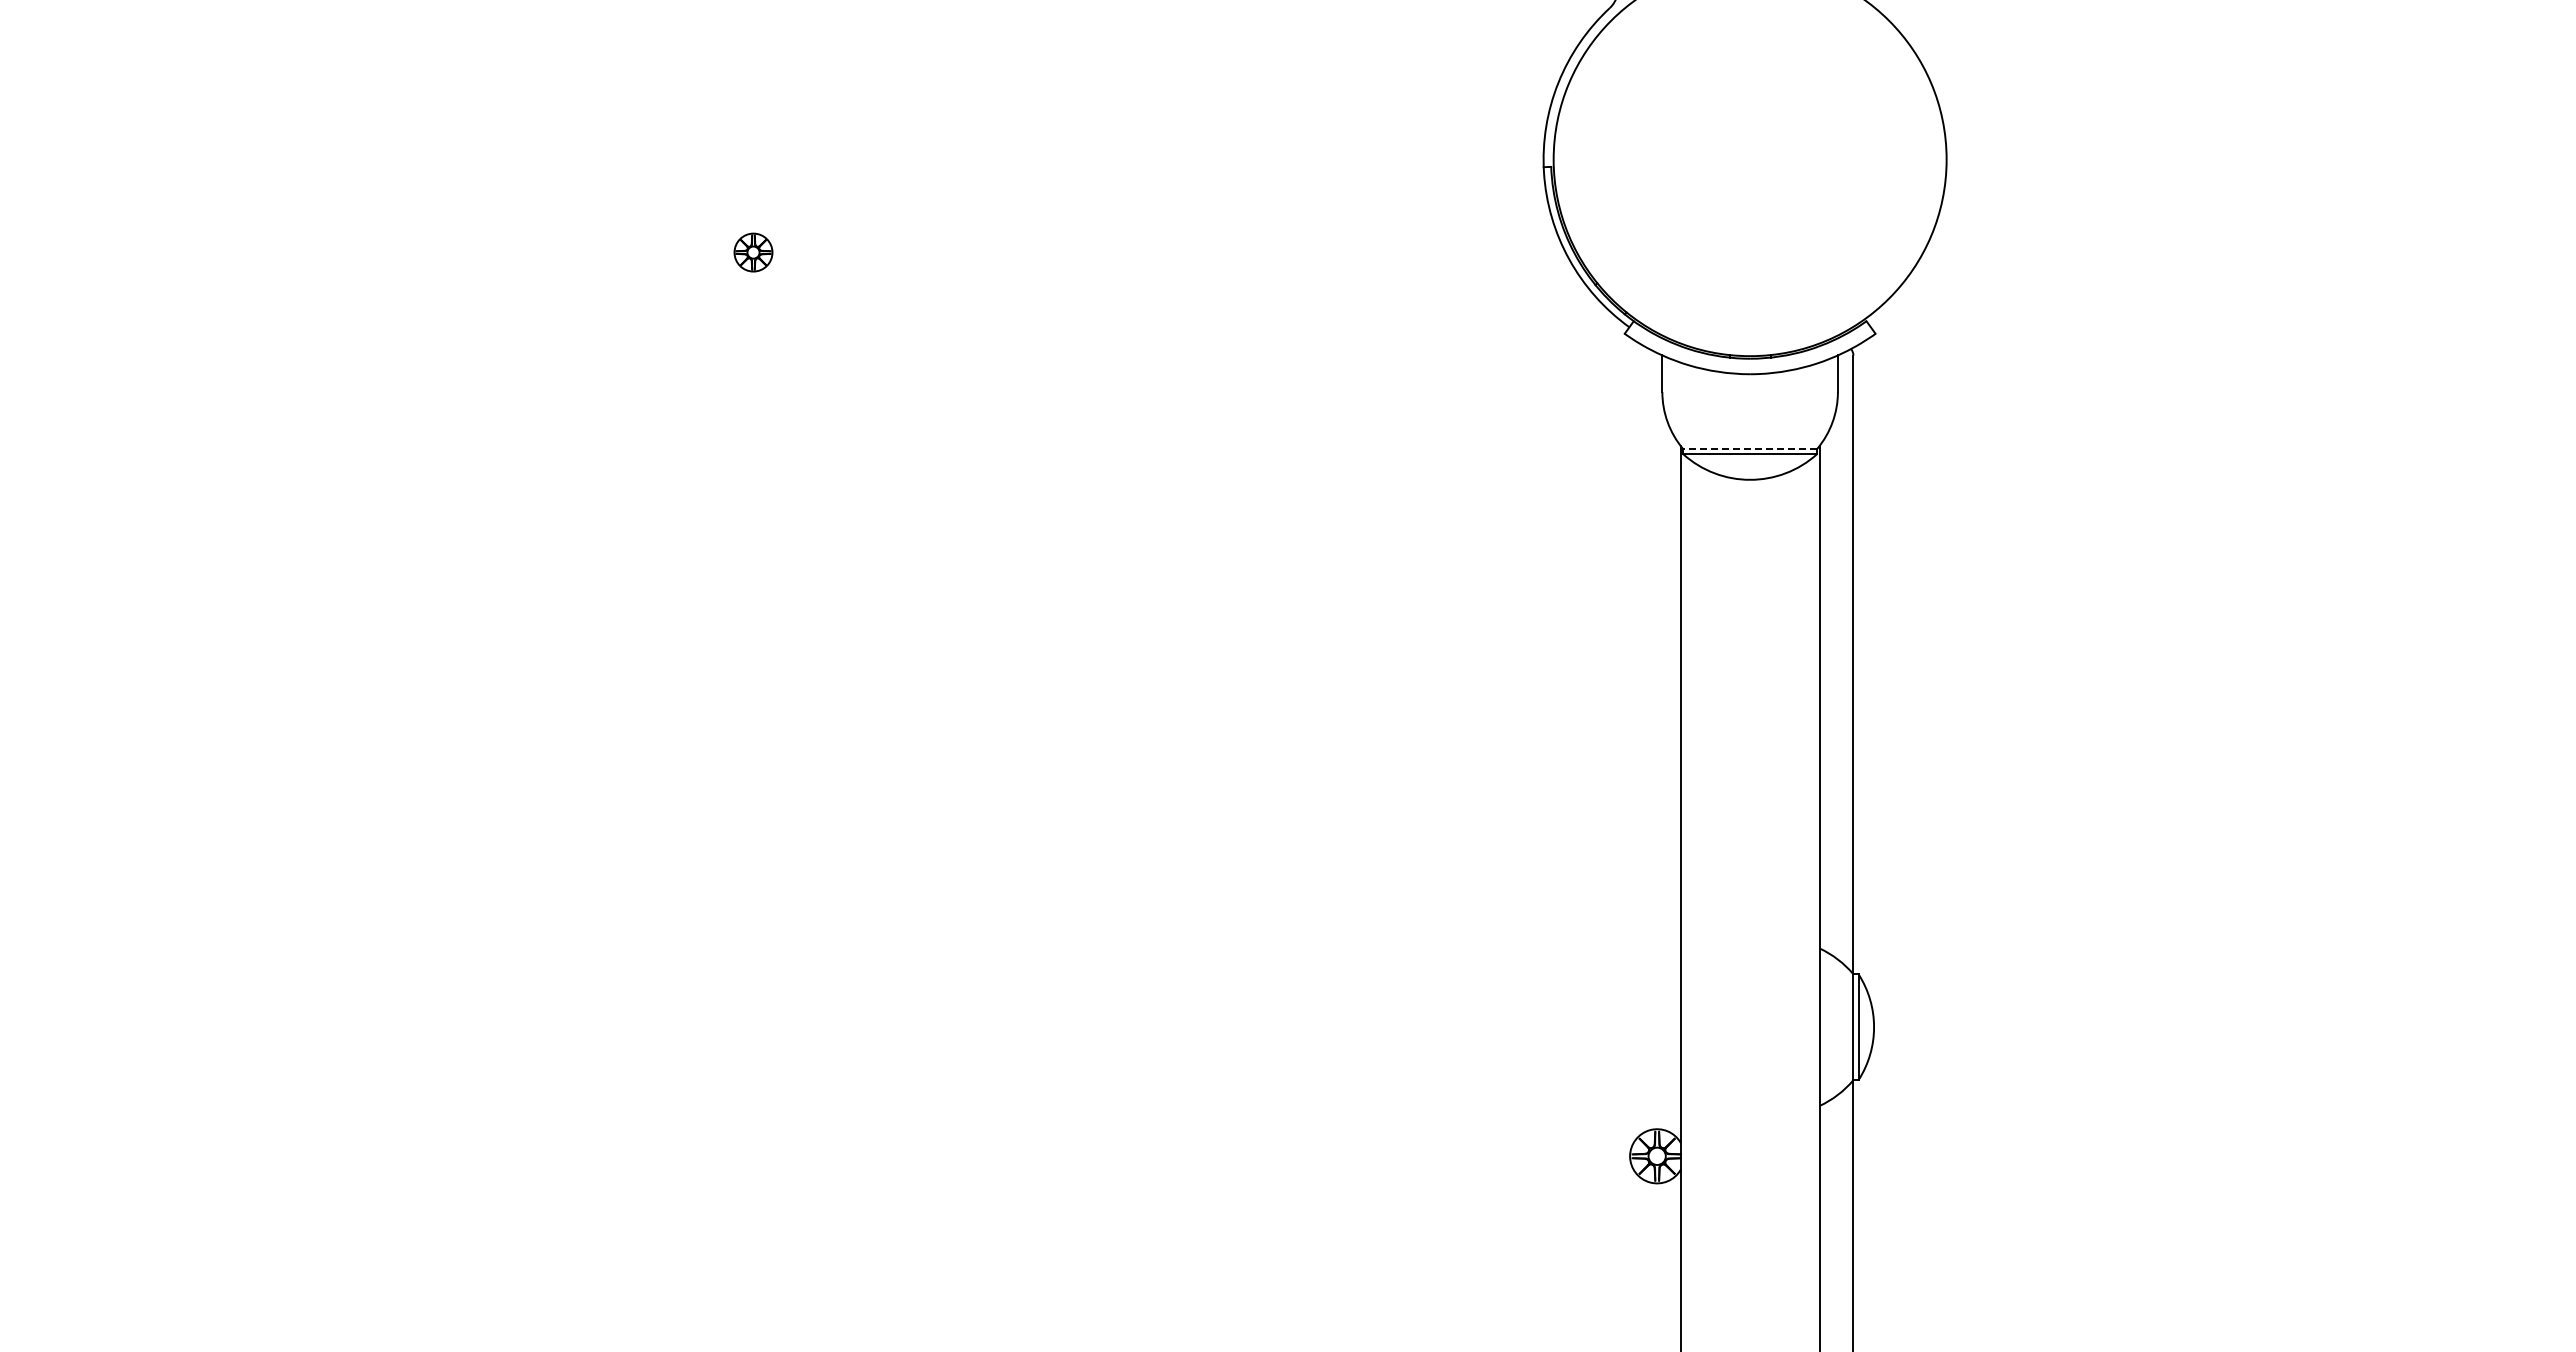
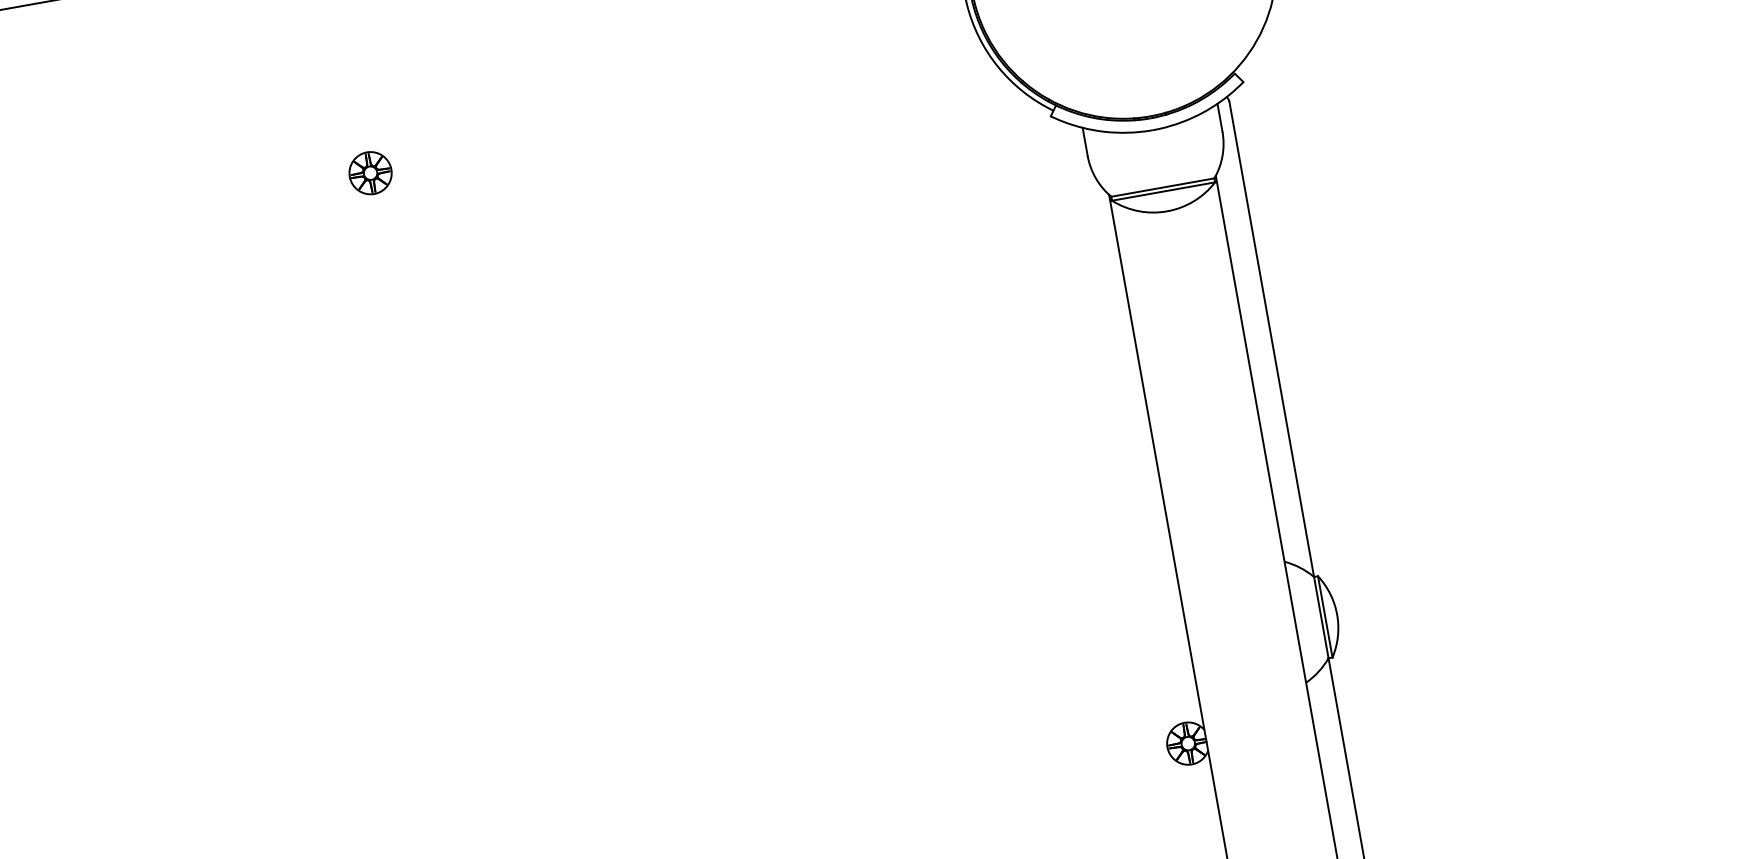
part: (753, 252) -> (370, 173), size x1.43
line: (1749, 448) -> (1162, 187), dashed -> solid

